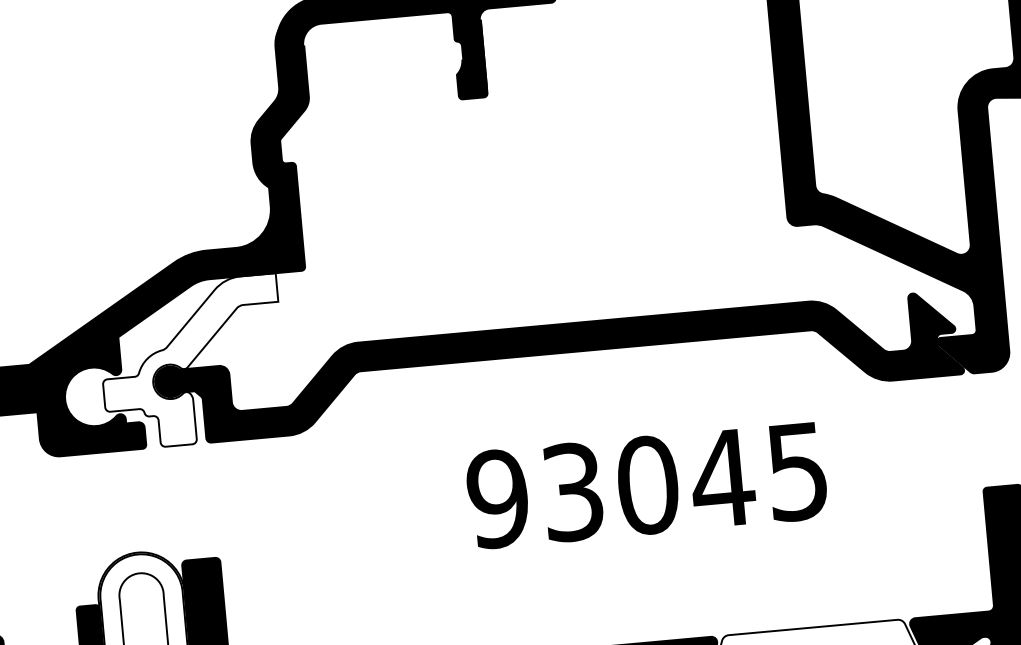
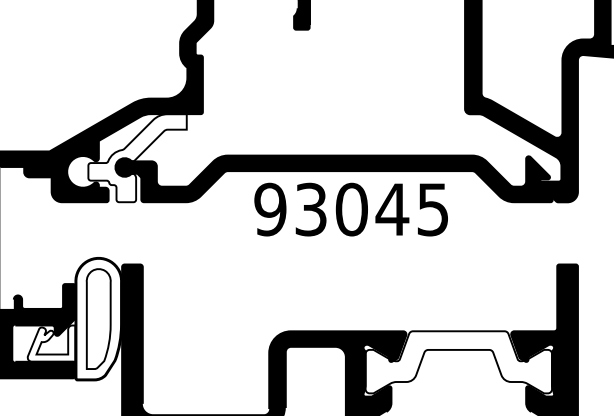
text: (645, 485) -> (350, 209), moved

